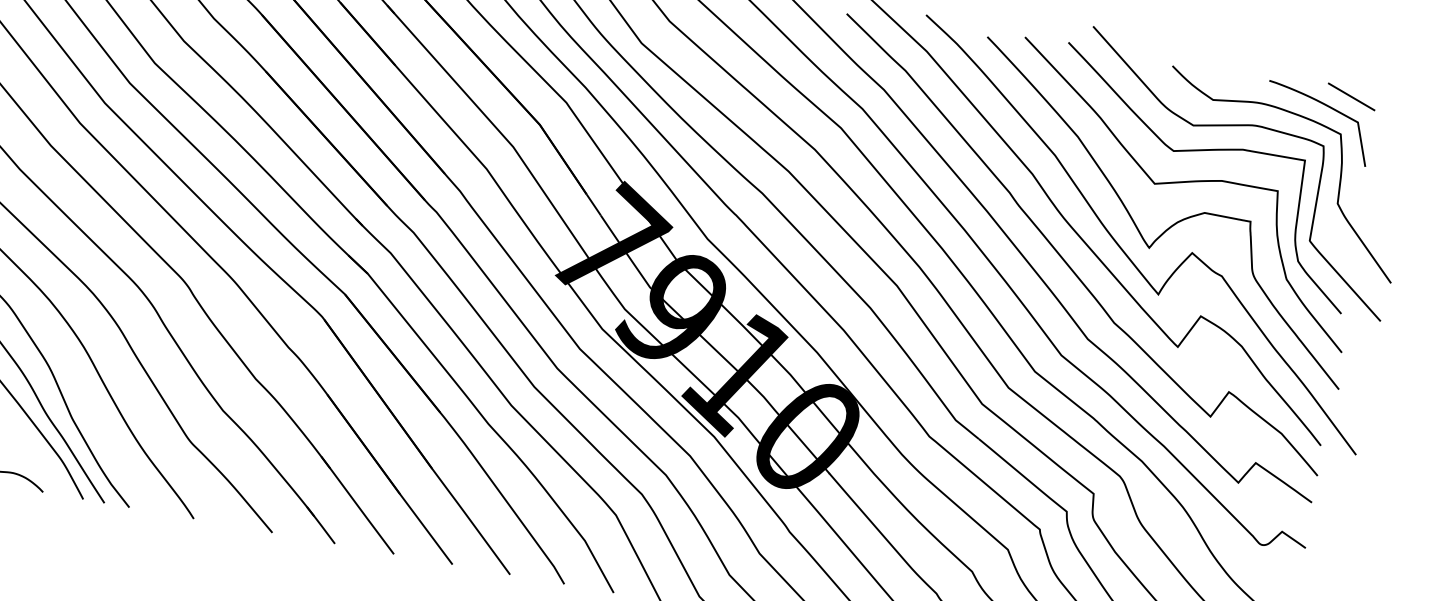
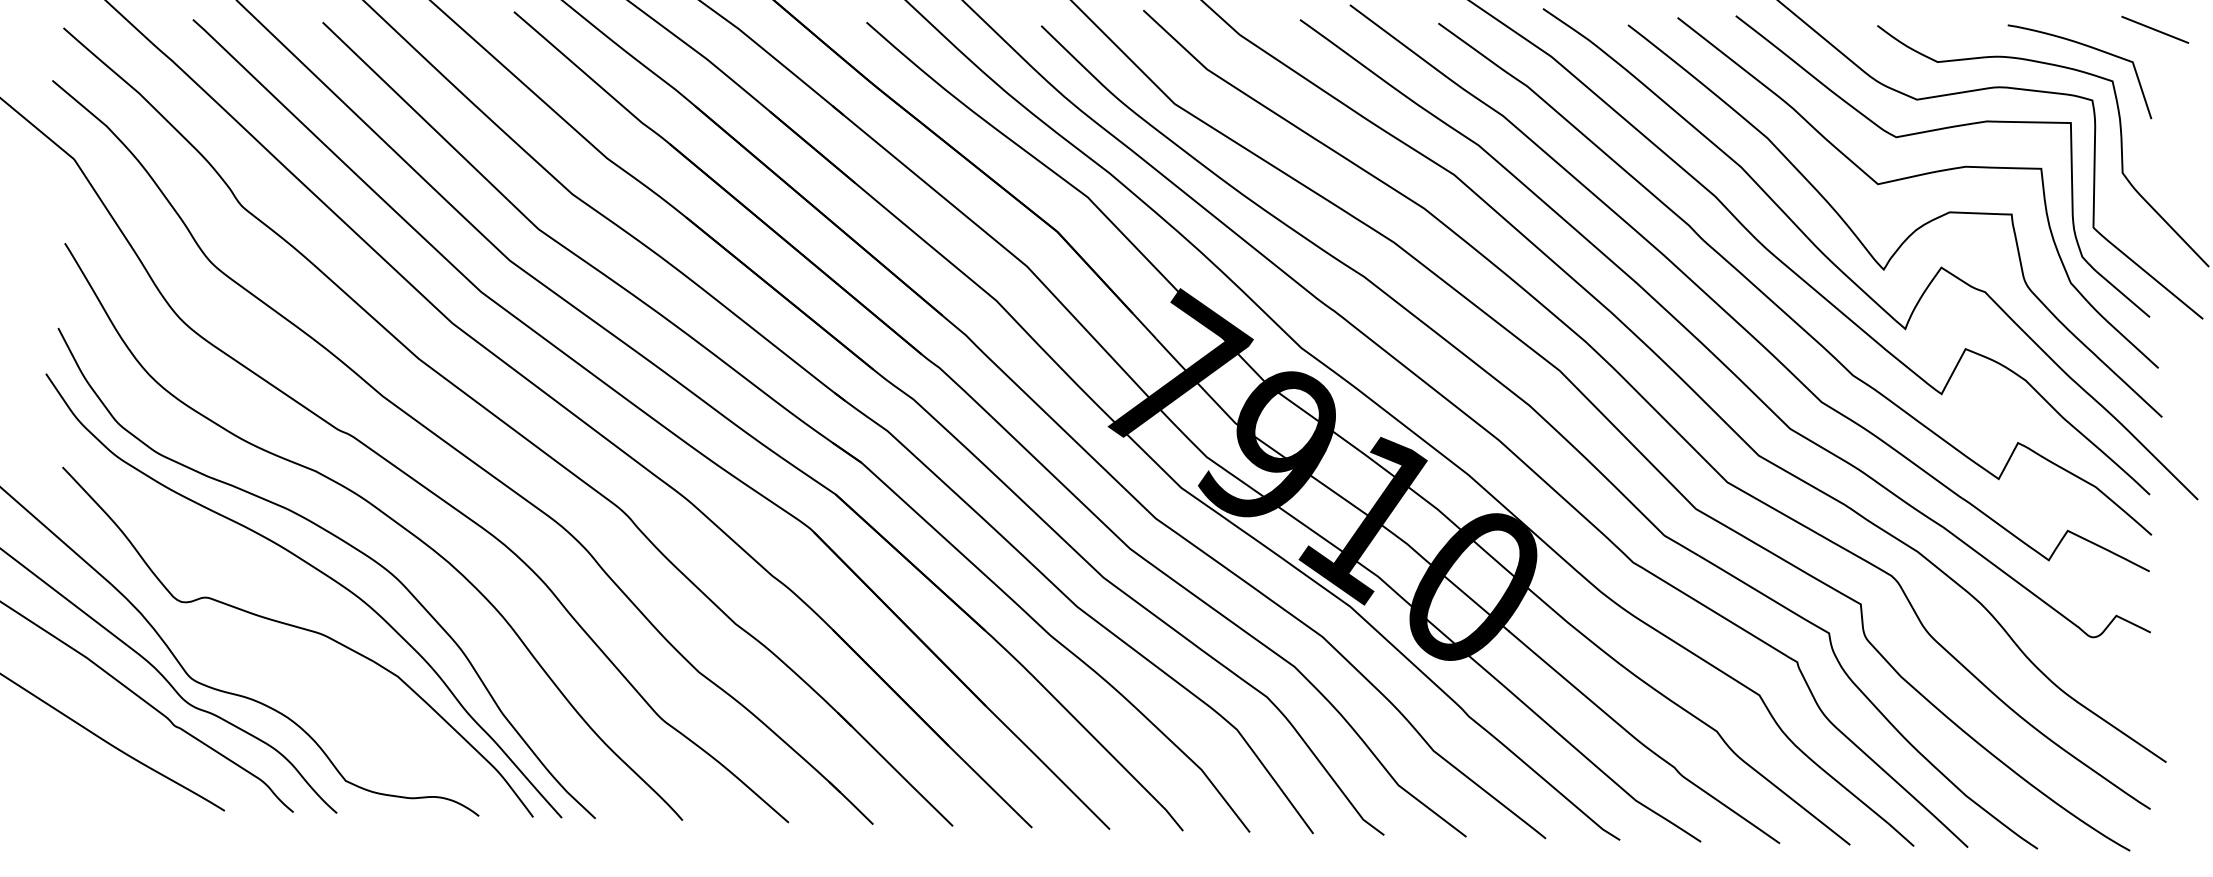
line: (1351, 96) -> (2155, 29), moved

